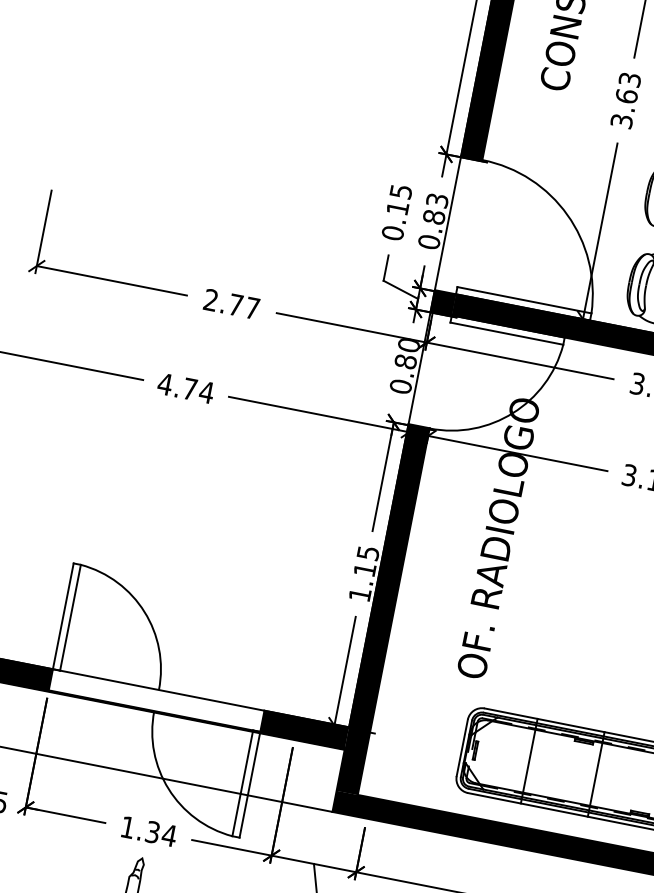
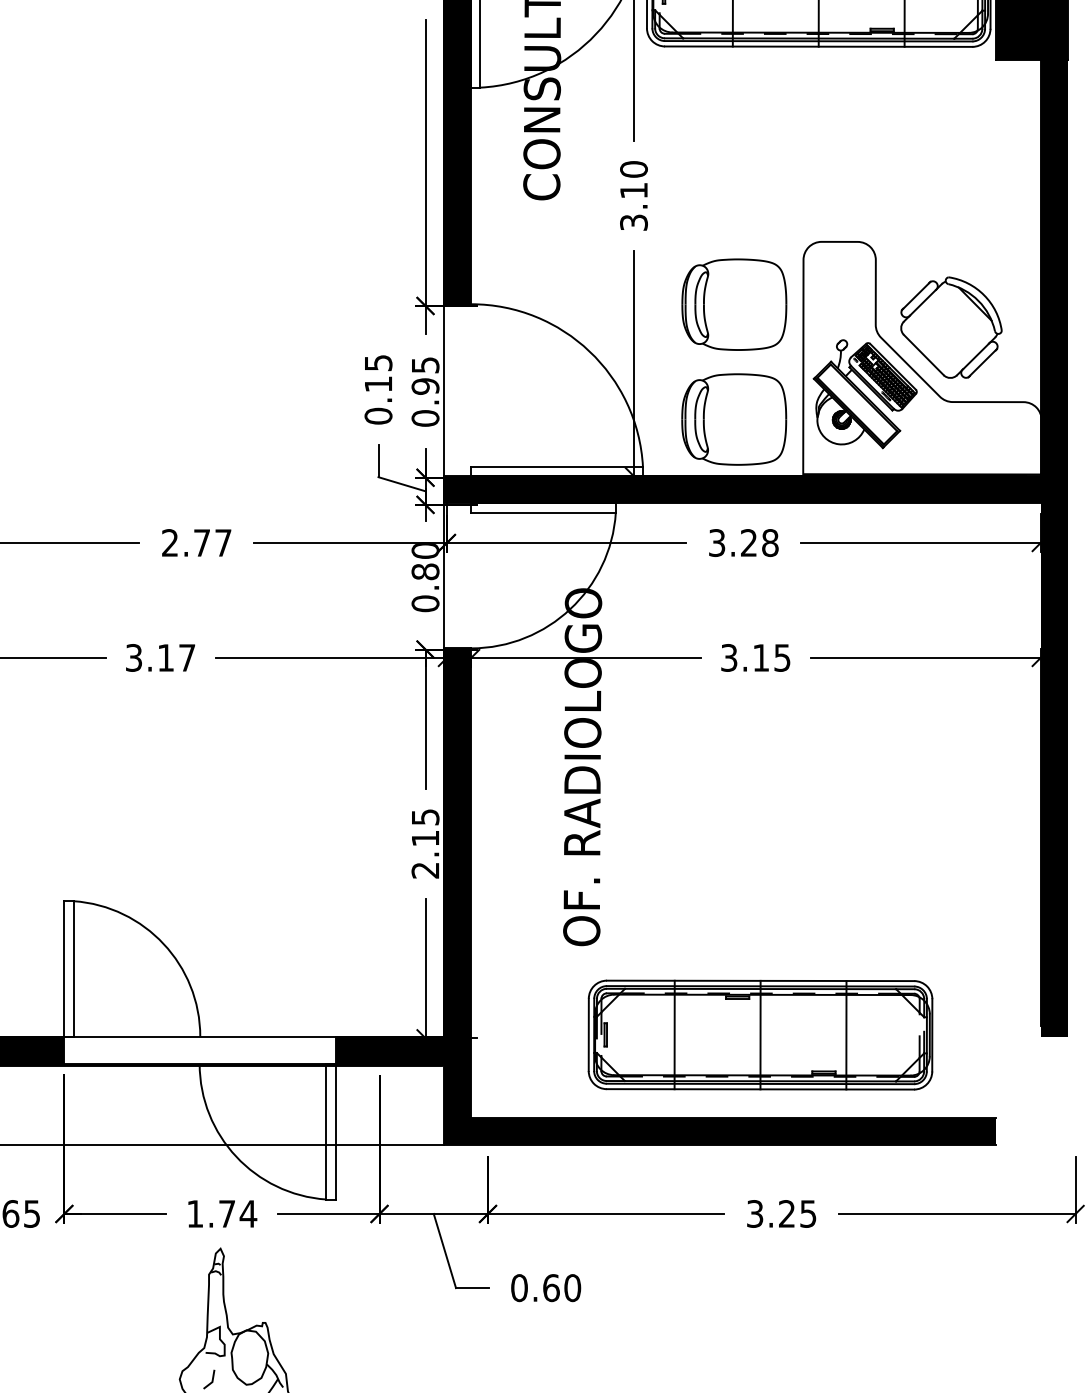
text: (628, 87) -> (633, 179), 3.63 -> 3.10
text: (435, 208) -> (425, 375), 0.83 -> 0.95
text: (185, 388) -> (160, 657), 4.74 -> 3.17
text: (360, 594) -> (425, 870), 1.15 -> 2.15
text: (153, 832) -> (227, 1213), 1.34 -> 1.74

